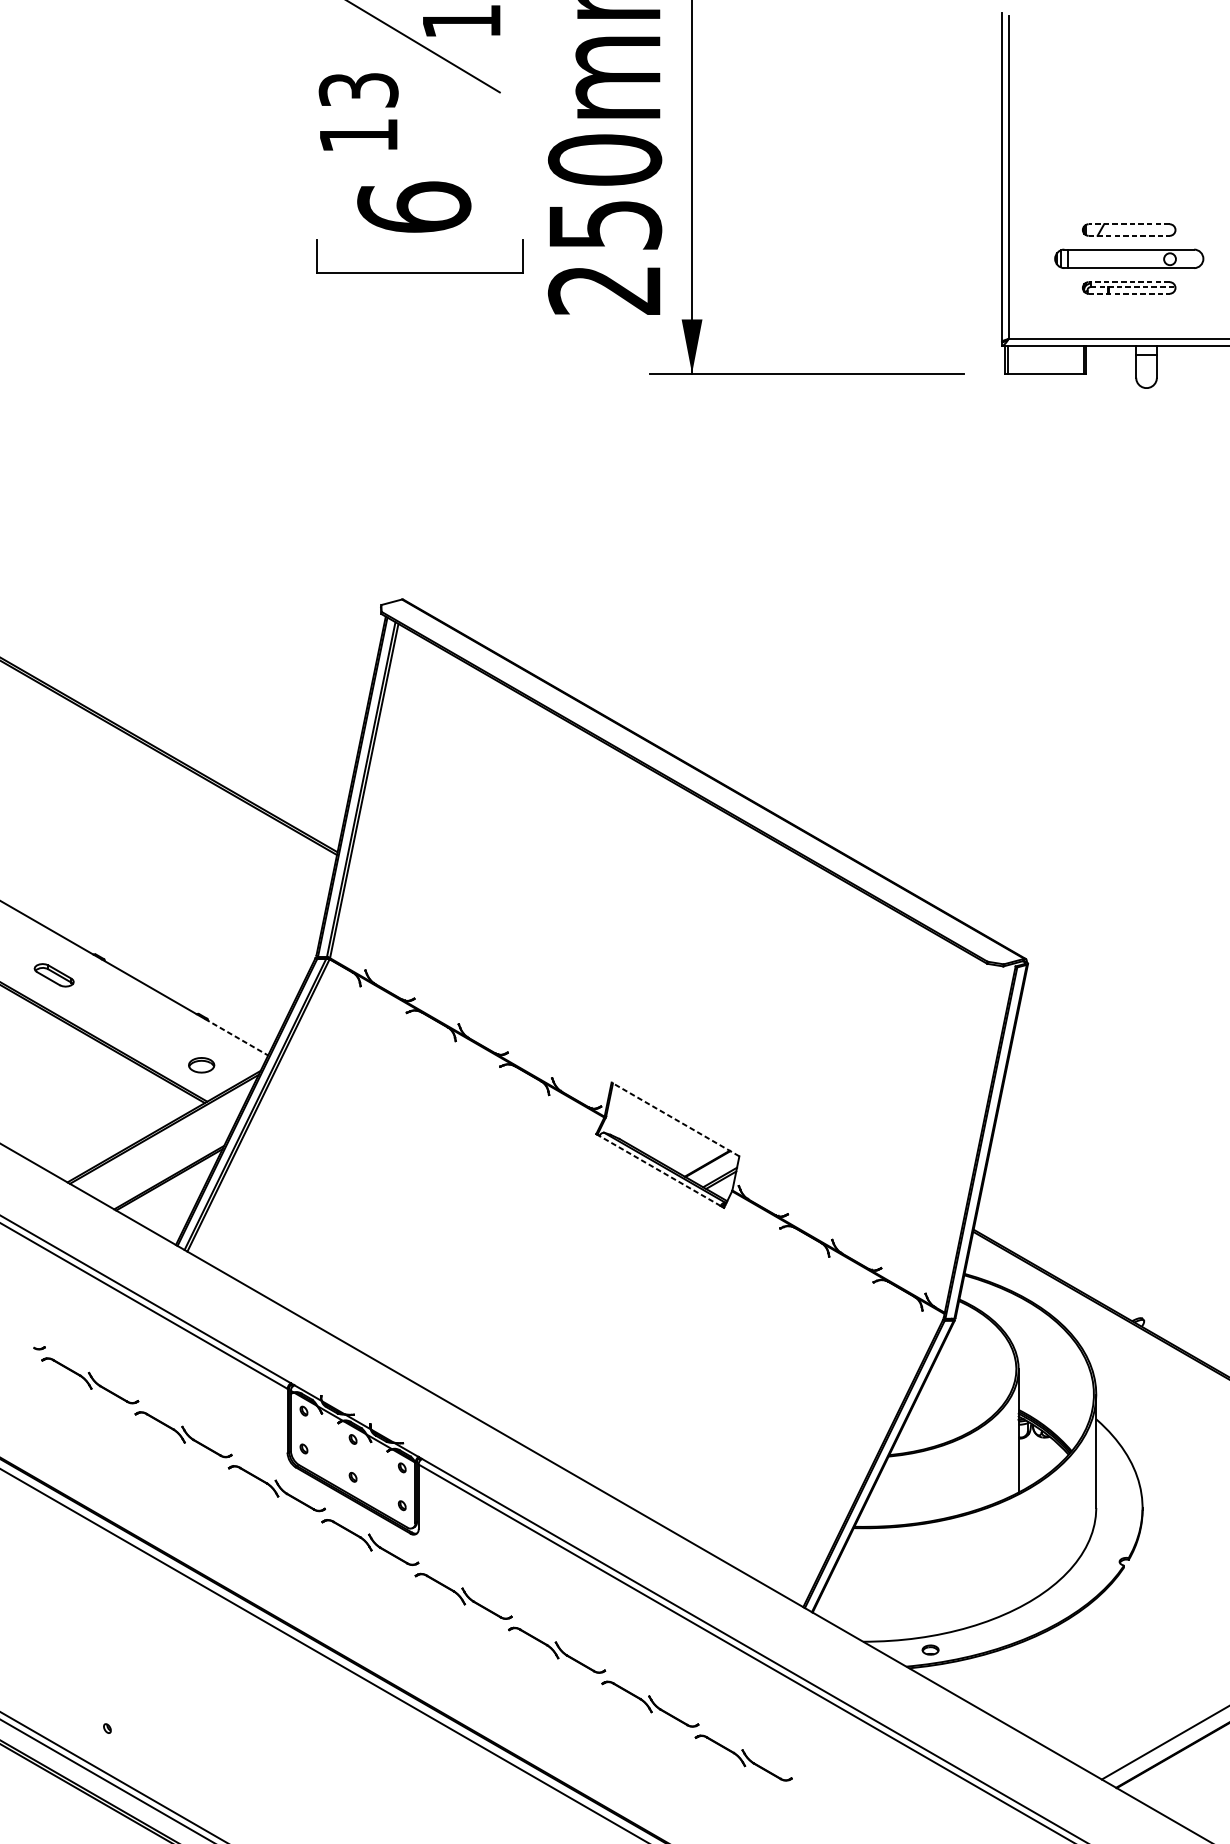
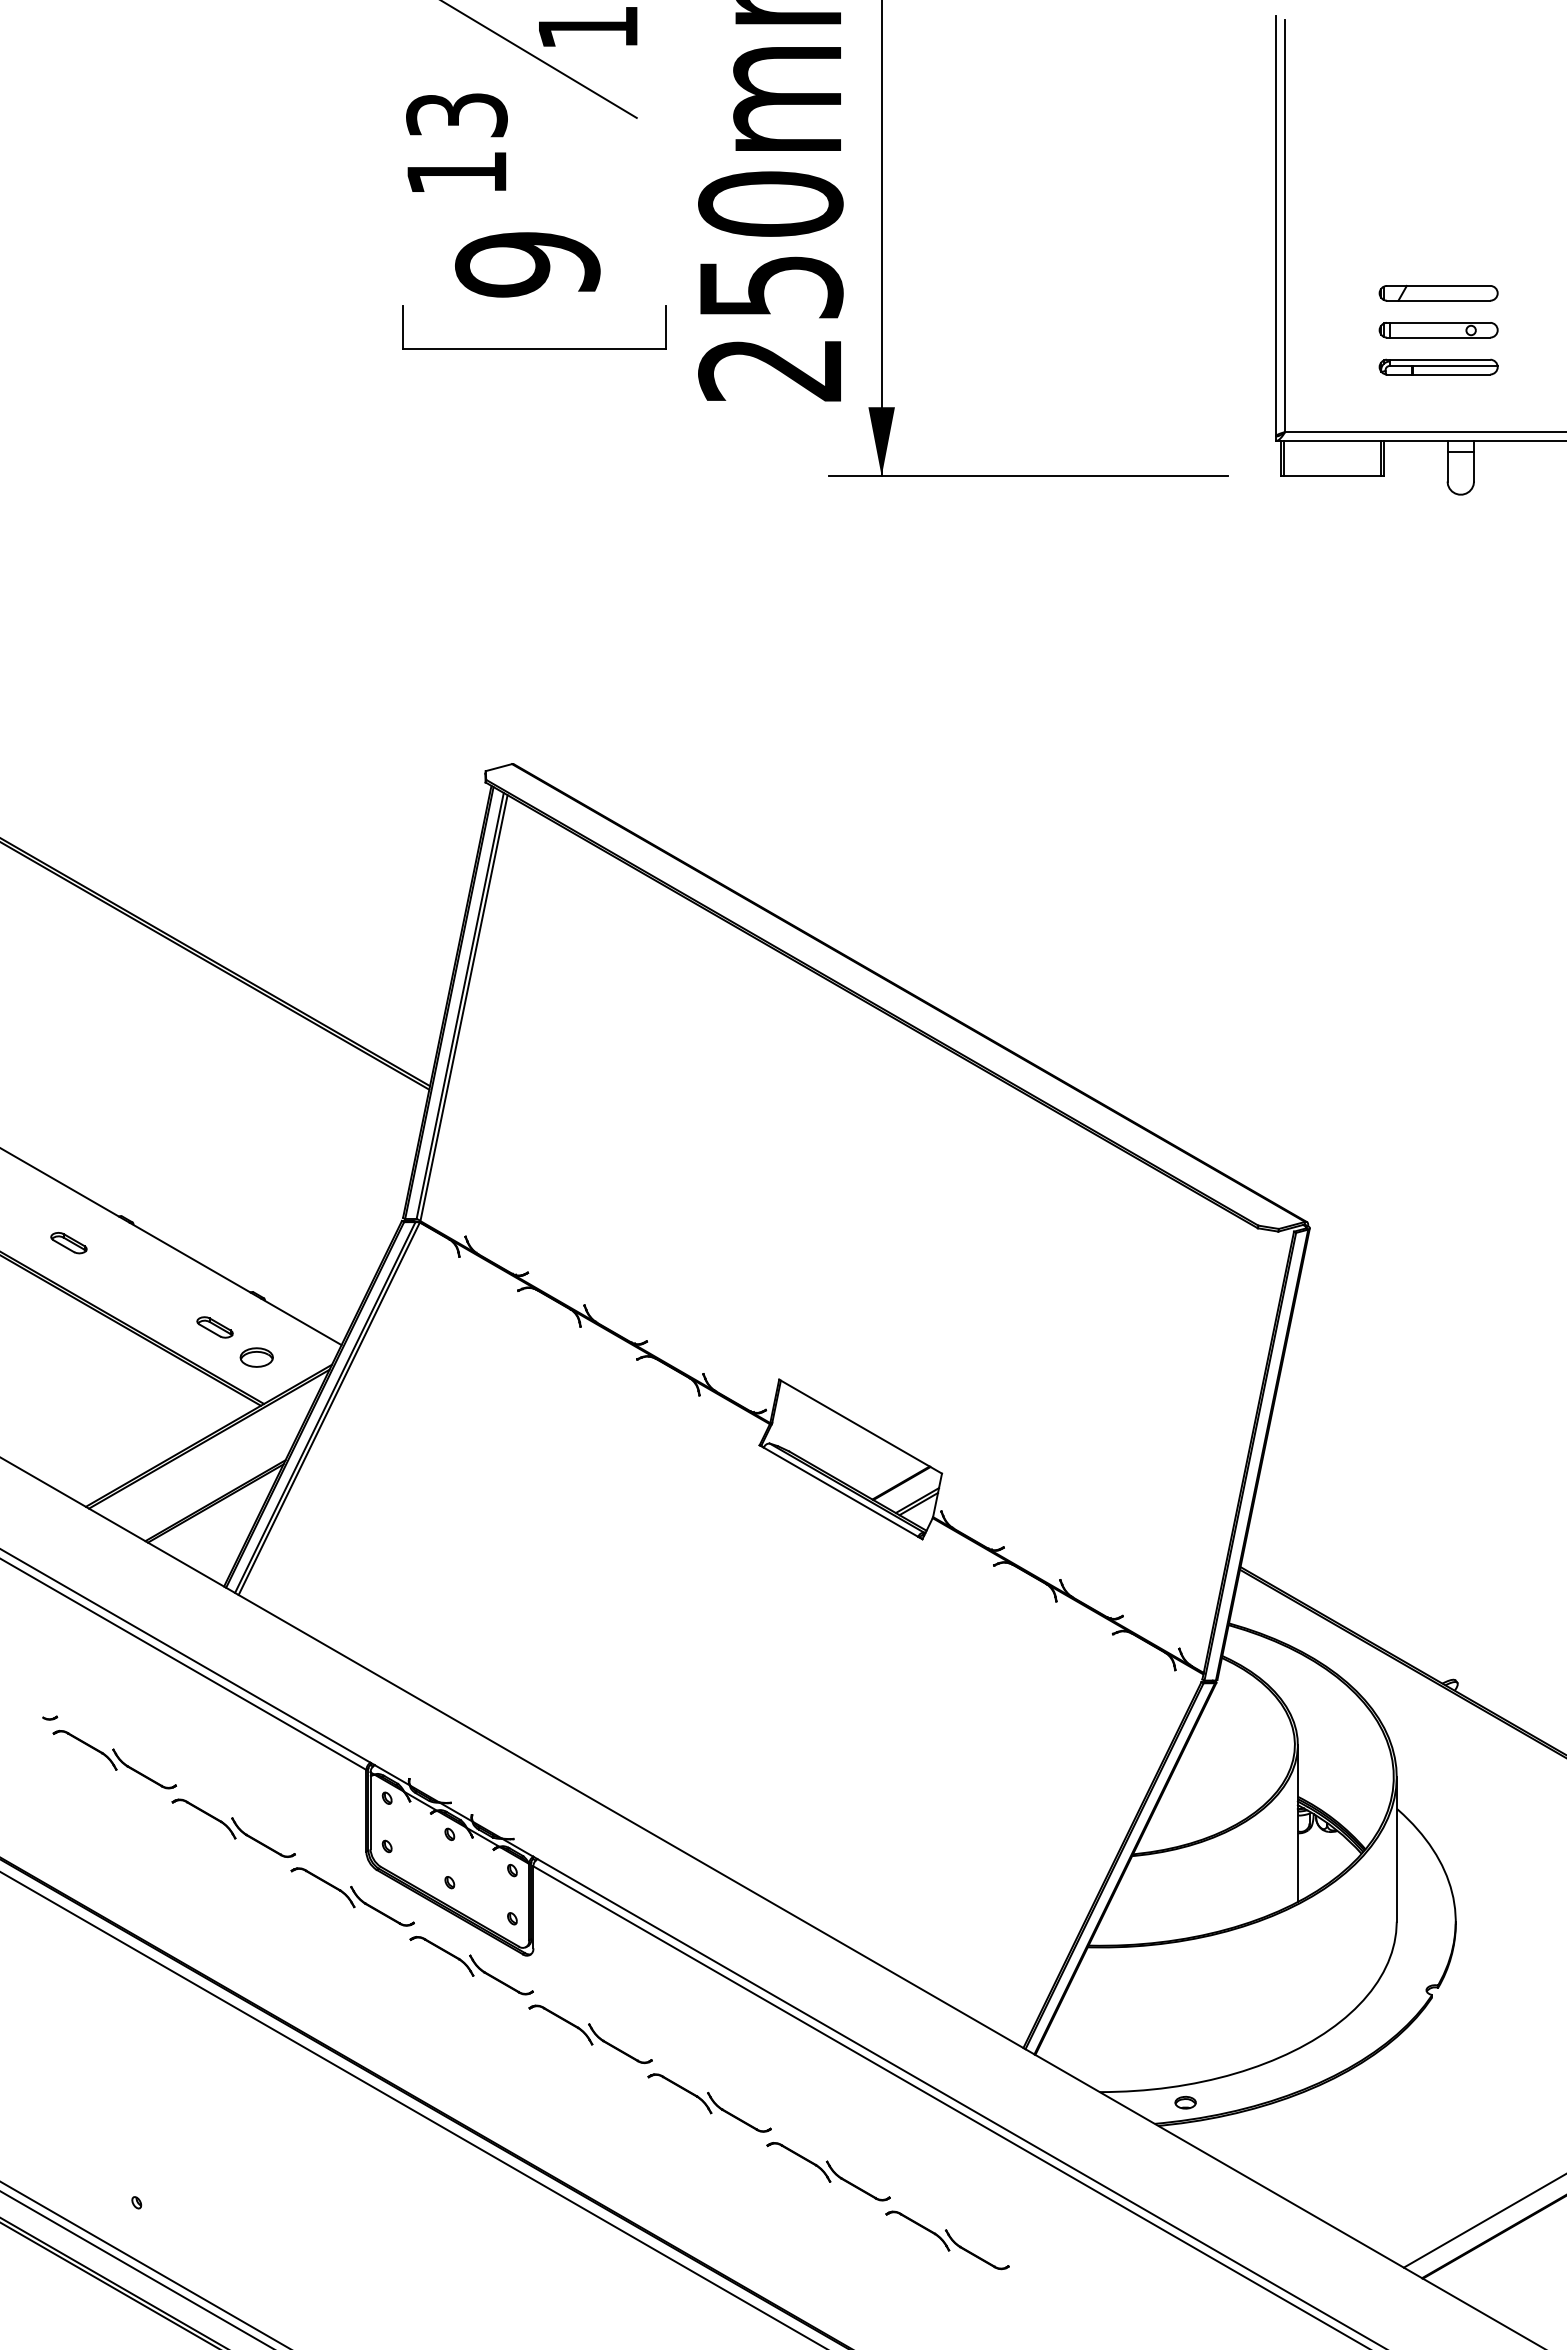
text: (414, 207) -> (527, 264), 6 -> 9
line: (1129, 223) -> (1438, 285), dashed -> solid
line: (1129, 235) -> (1438, 300), dashed -> solid
part: (1129, 259) -> (1438, 330), size x0.62
line: (1129, 281) -> (1438, 359), dashed -> solid
line: (1132, 286) -> (1443, 365), dashed -> solid
line: (1129, 293) -> (1438, 374), dashed -> solid
part: (53, 975) -> (68, 1243), size x0.71
line: (236, 1036) -> (301, 1321), dashed -> solid
part: (168, 1041) -> (214, 1327), added
line: (675, 1119) -> (860, 1426), dashed -> solid
line: (659, 1171) -> (840, 1492), dashed -> solid

